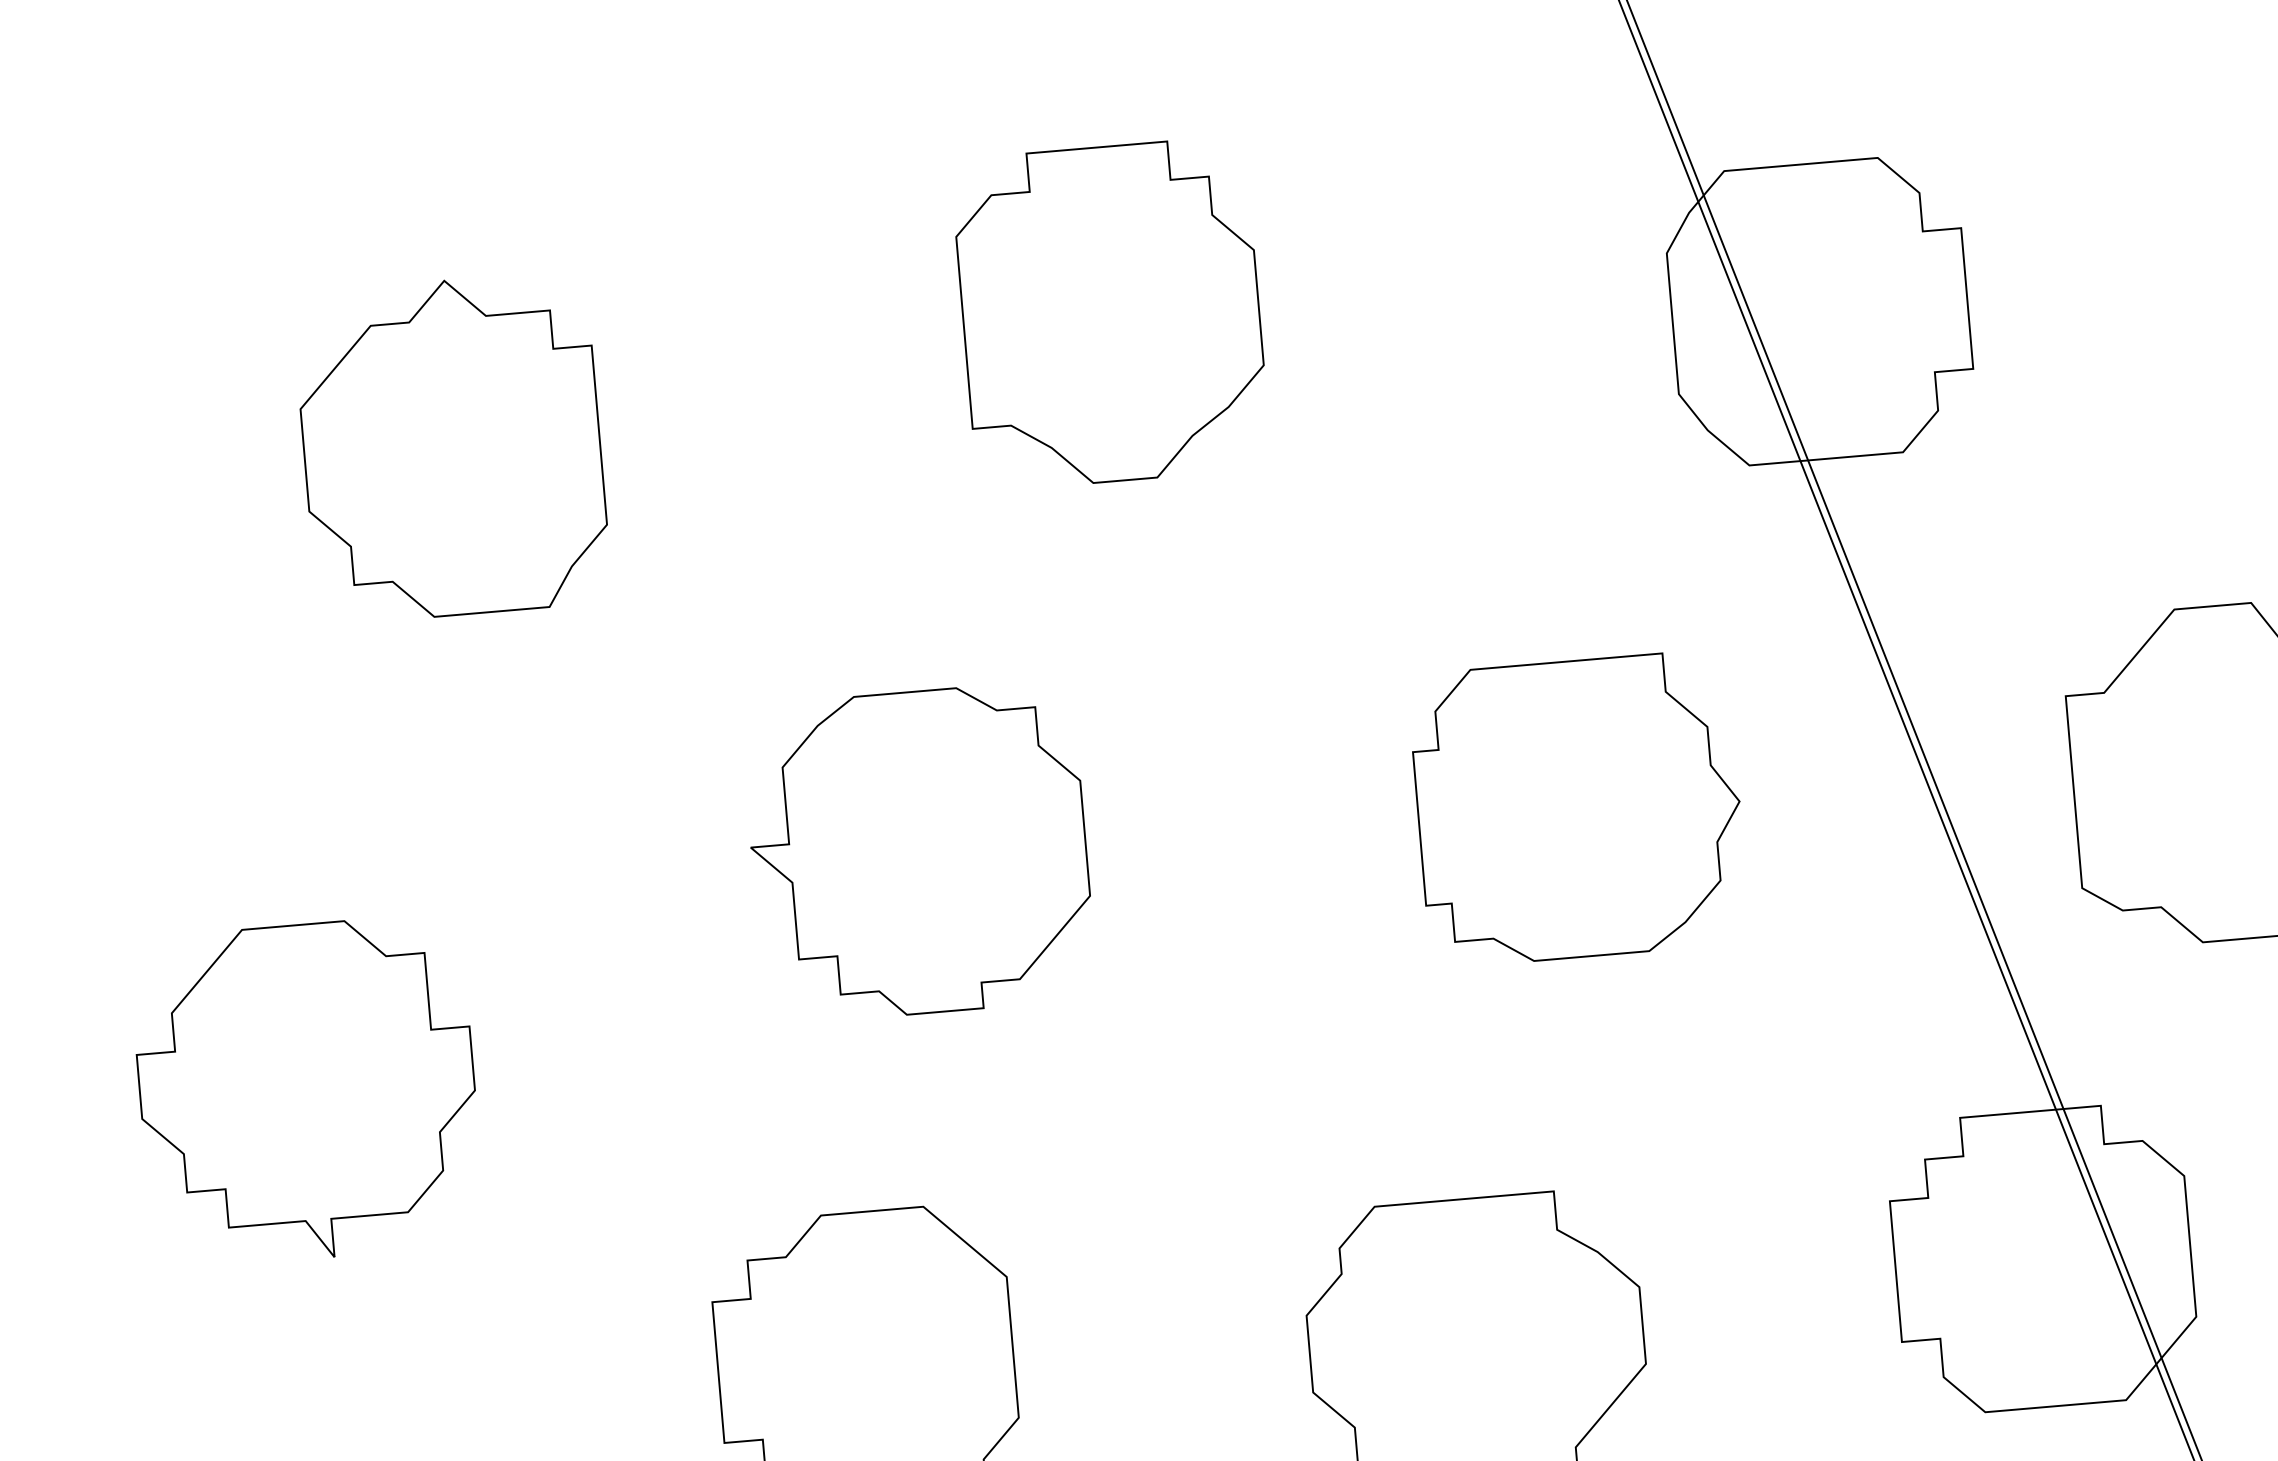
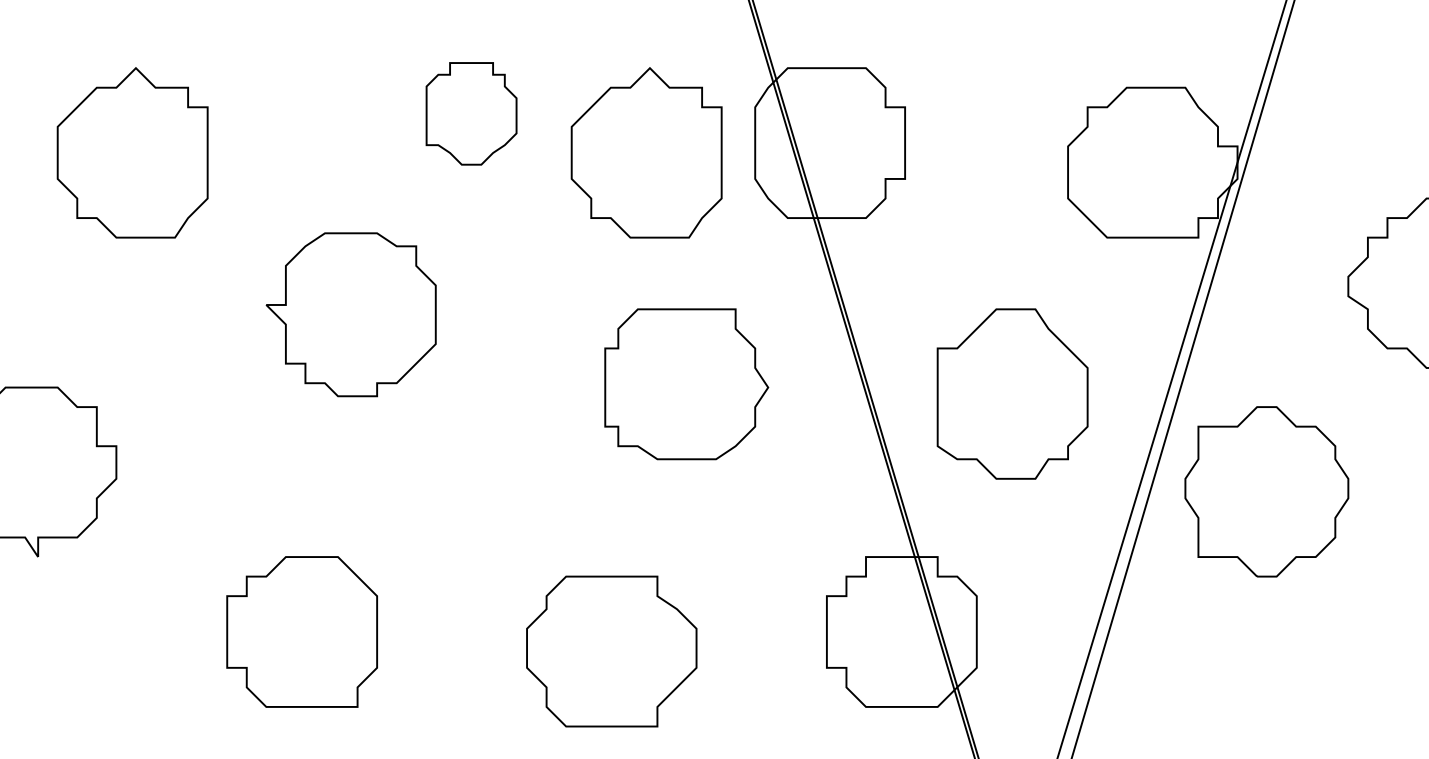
part: (1110, 313) -> (471, 113), size x0.6
part: (1460, 360) -> (646, 152), added
part: (917, 852) -> (350, 314), moved

